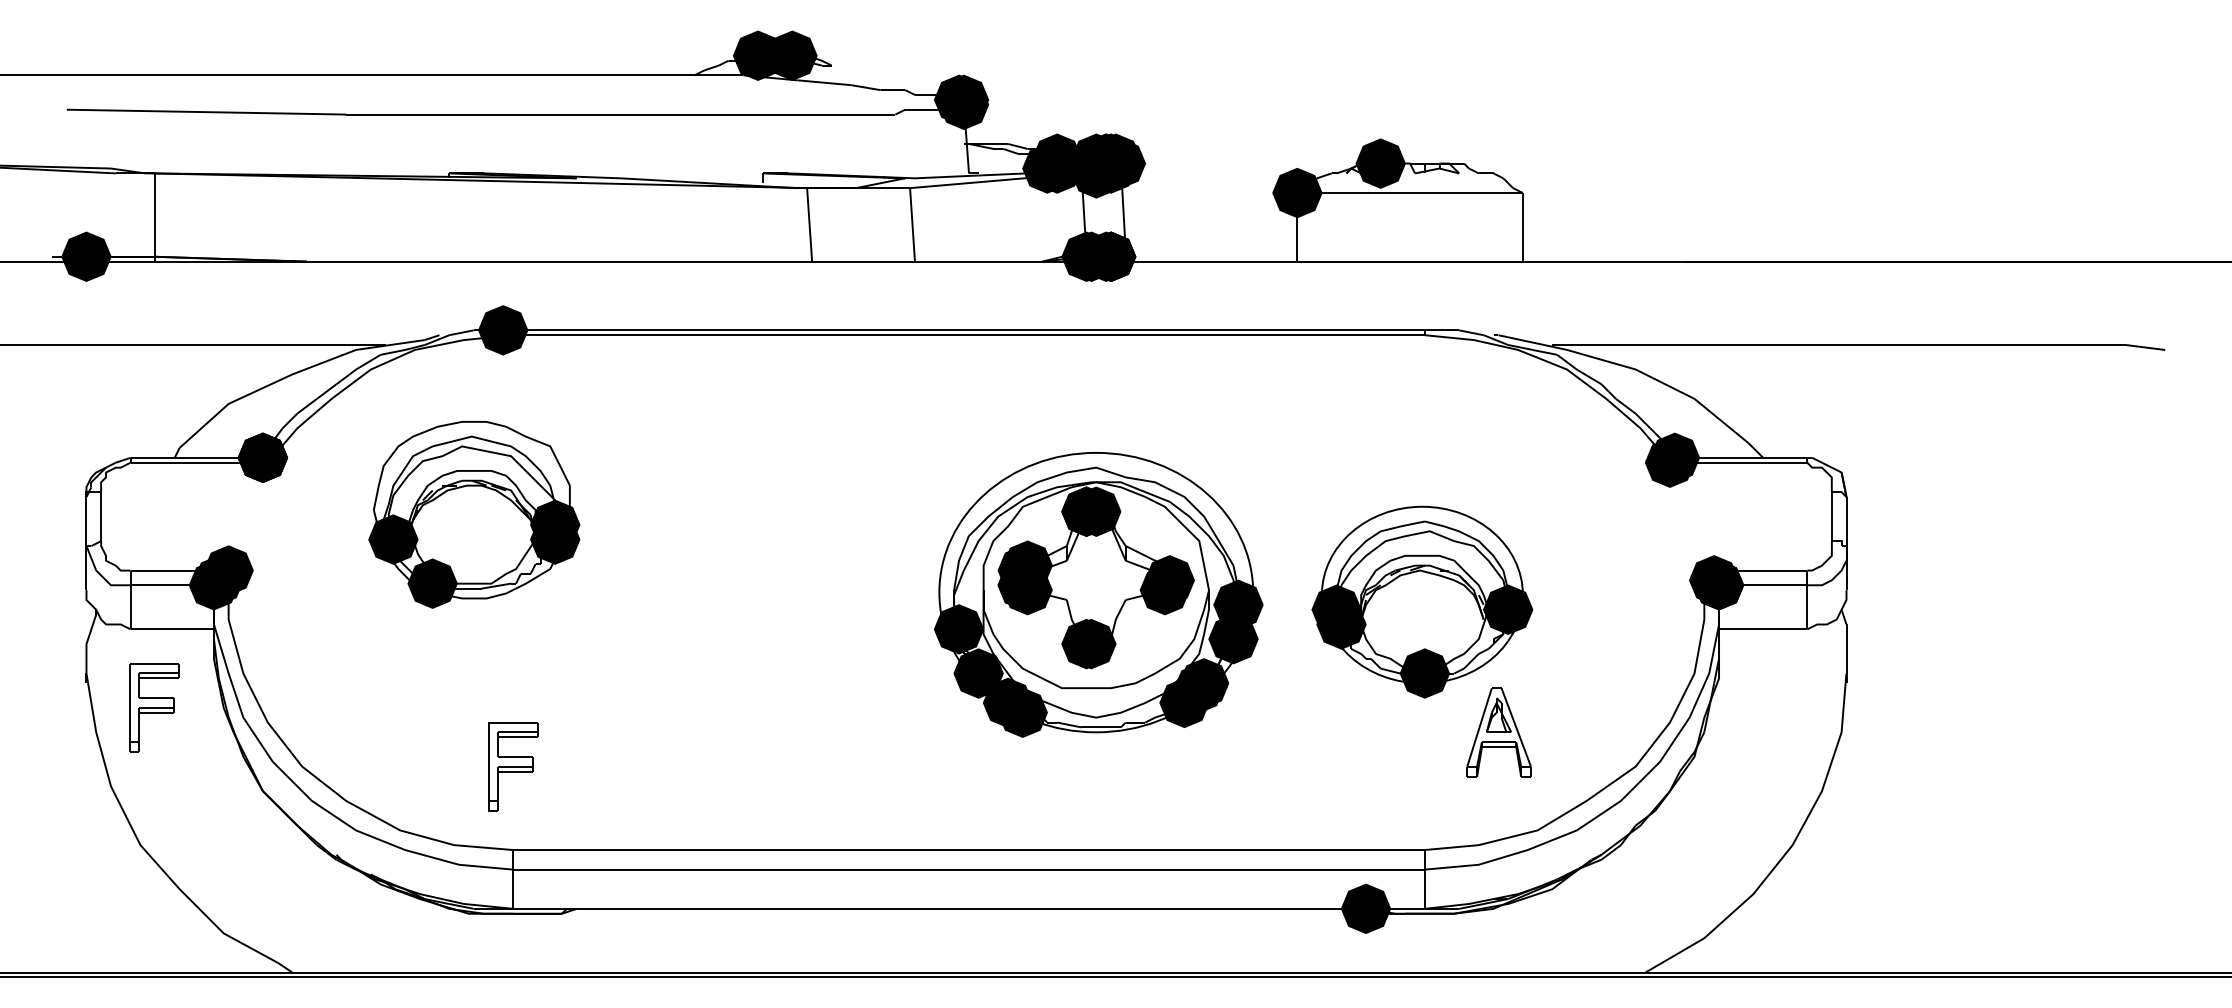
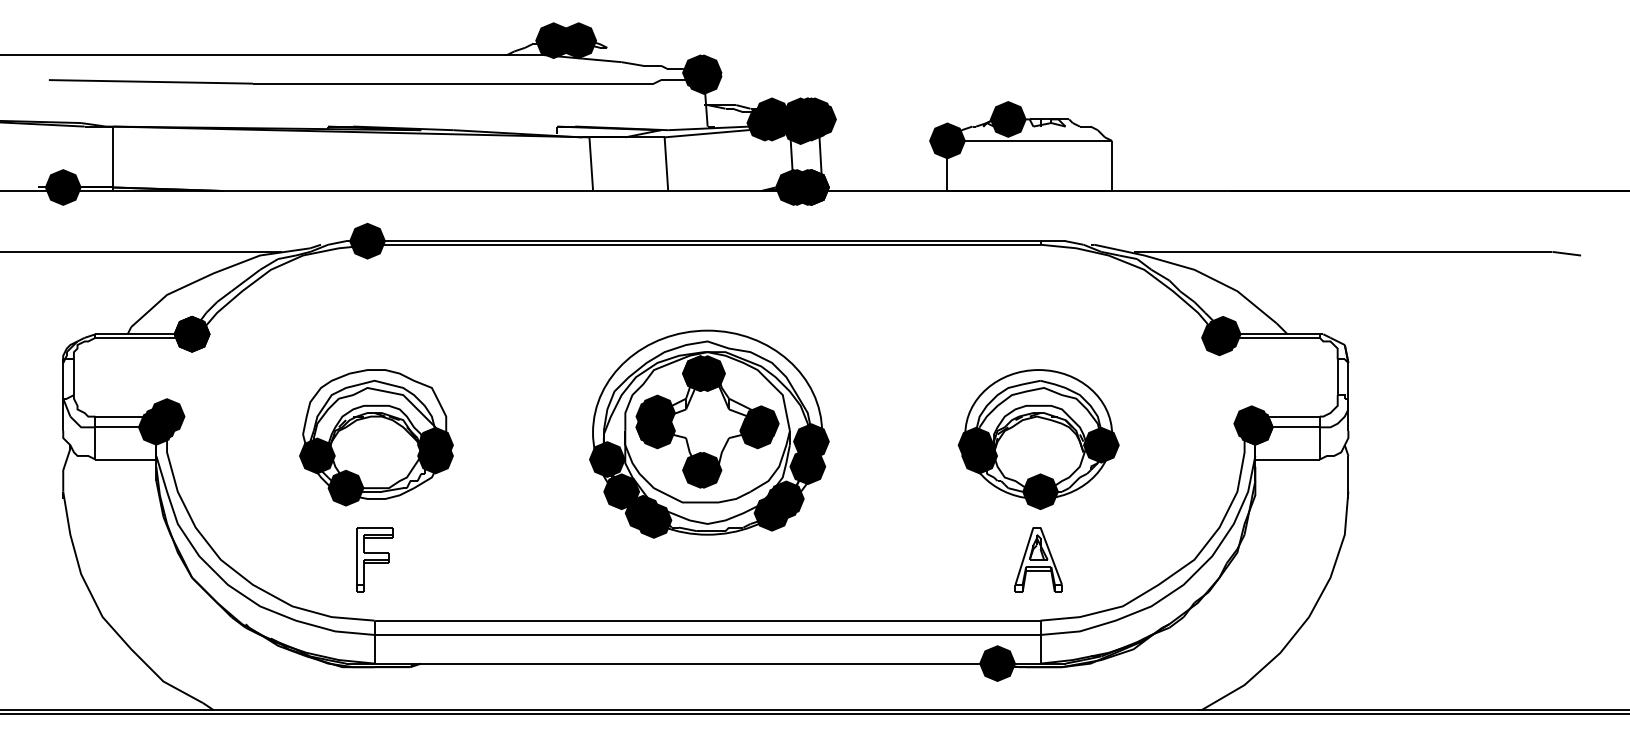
part: (474, 514) -> (376, 437), moved
part: (1098, 593) -> (709, 433), moved
part: (153, 707) -> (112, 516), removed
part: (1498, 732) -> (1038, 559), moved

